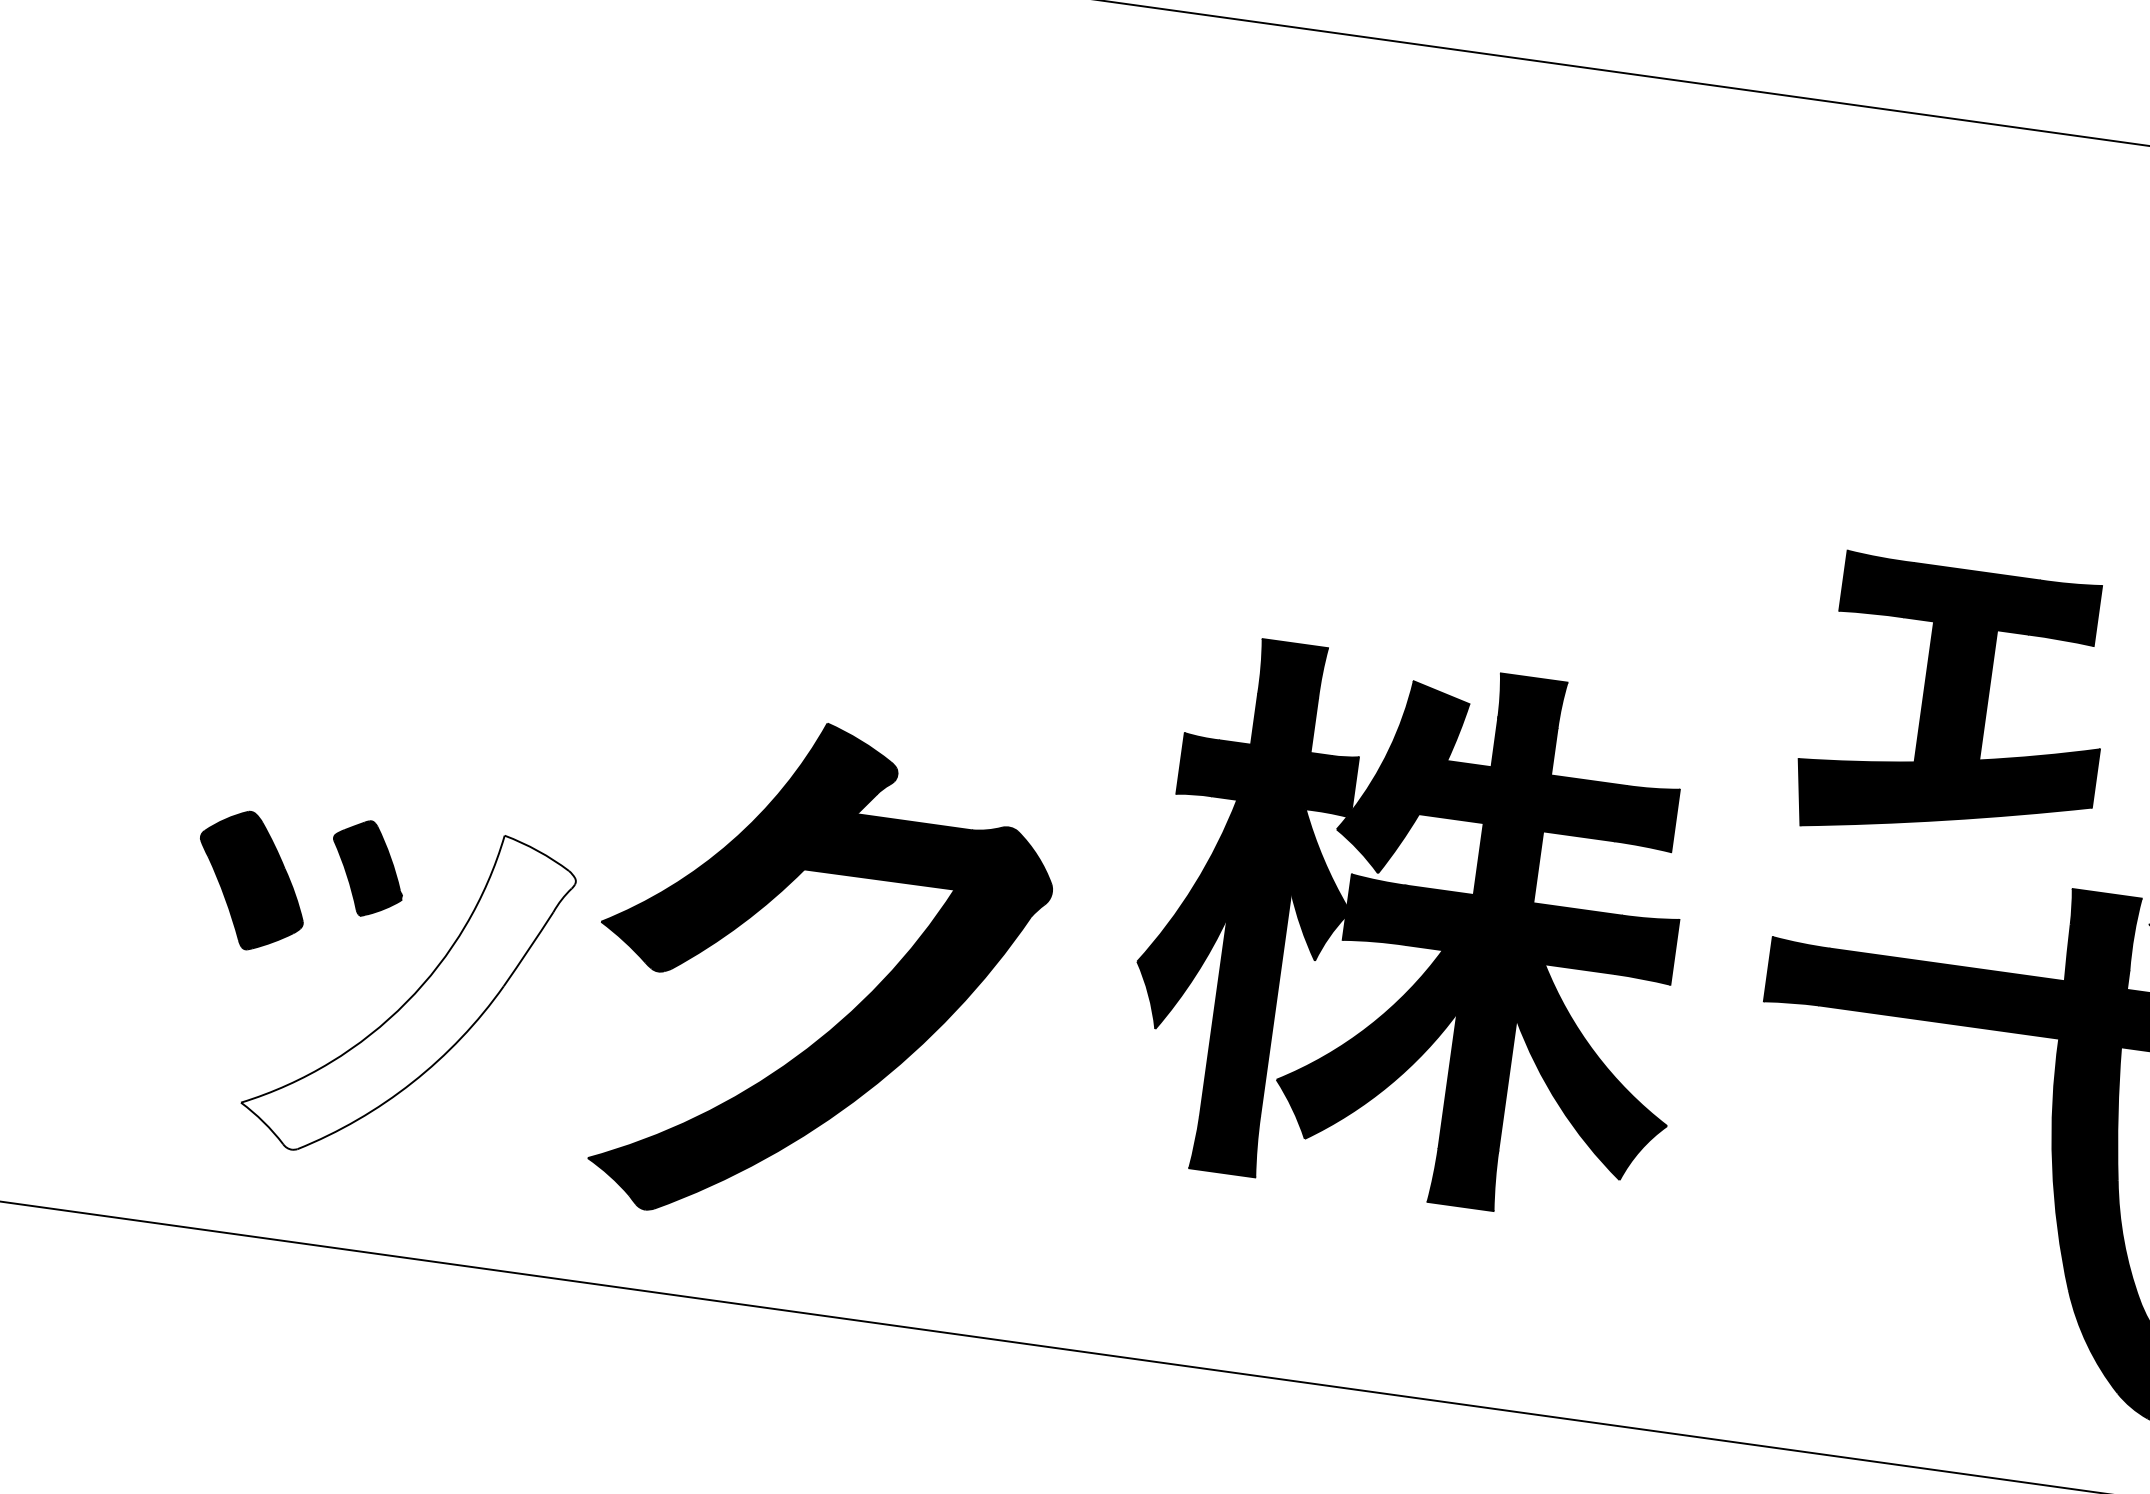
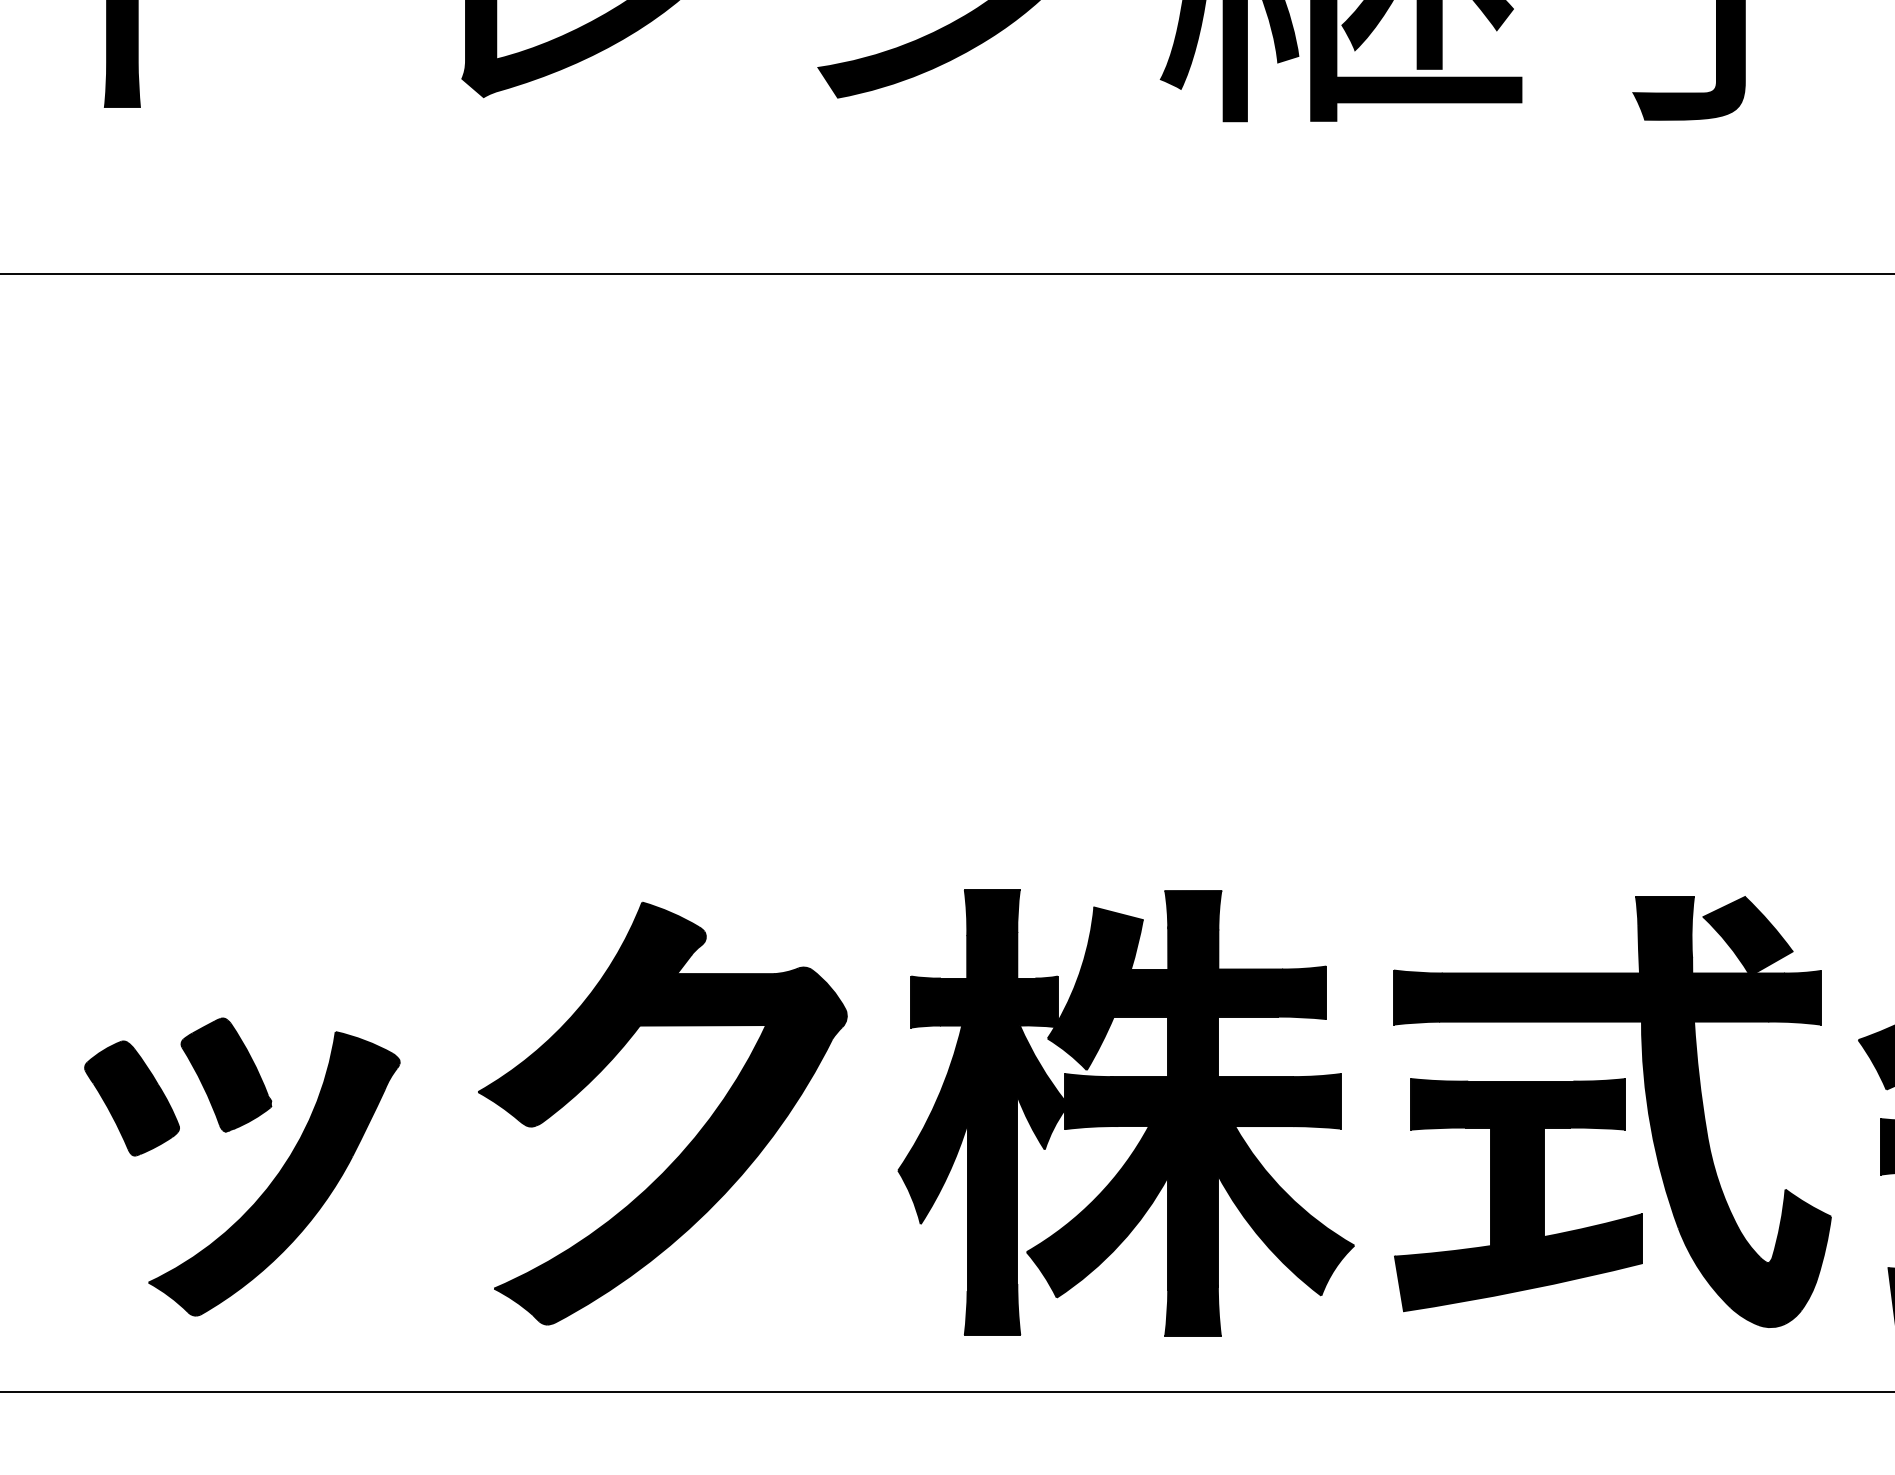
part: (1955, 706) -> (1518, 1195), moved
part: (367, 868) -> (226, 1074), size x1.43
part: (1417, 930) -> (1125, 1112), moved
fill: (407, 993) -> (273, 1173), added
part: (845, 1015) -> (690, 1141), moved

